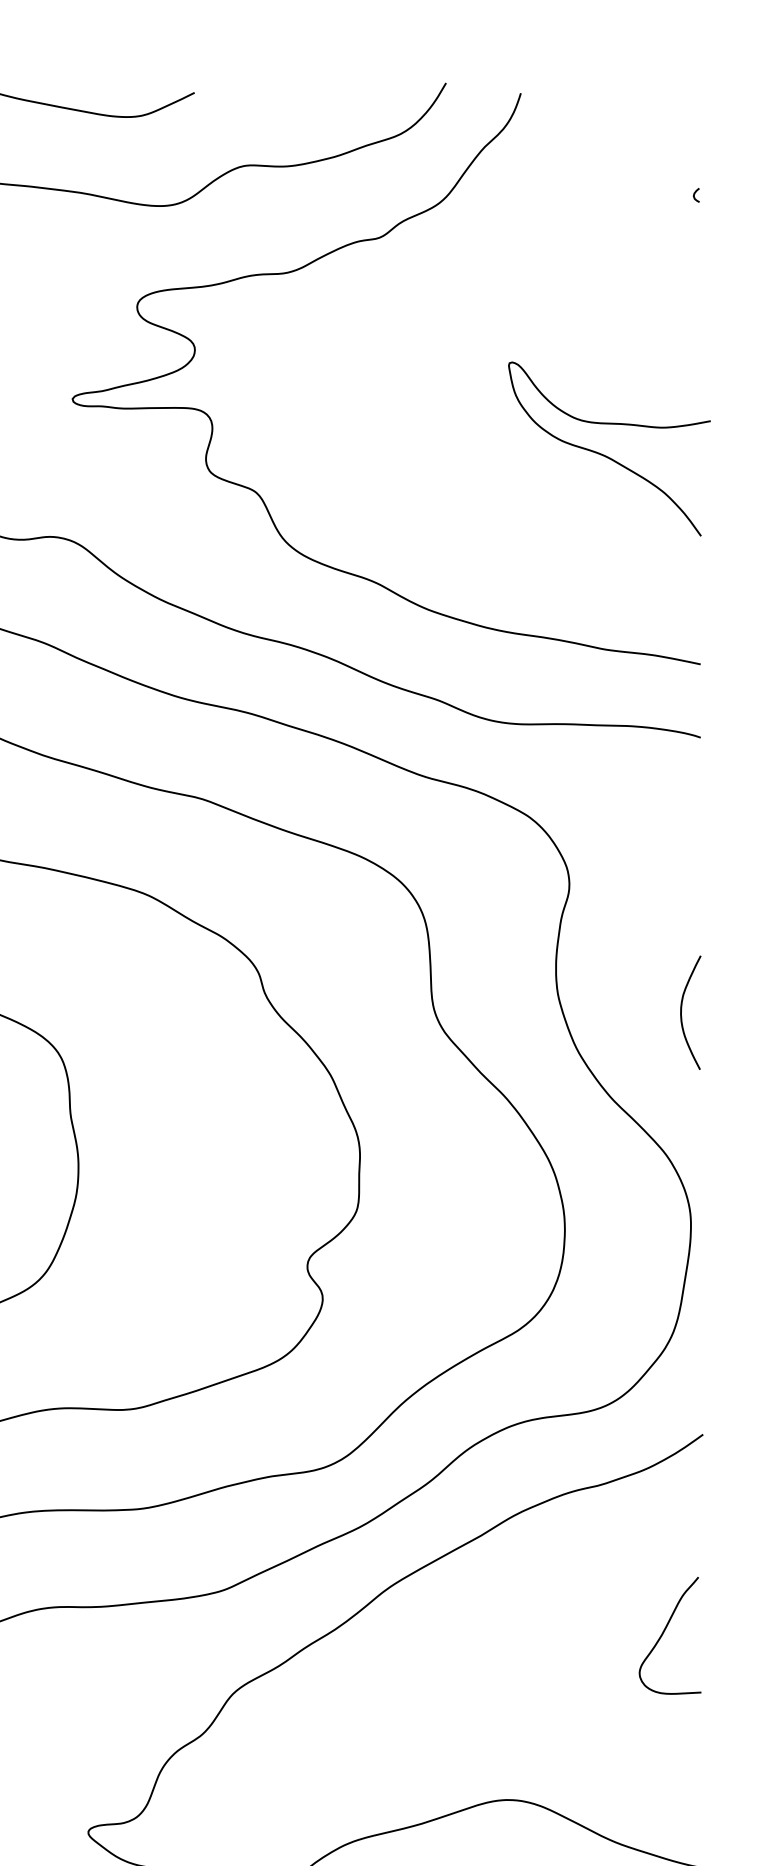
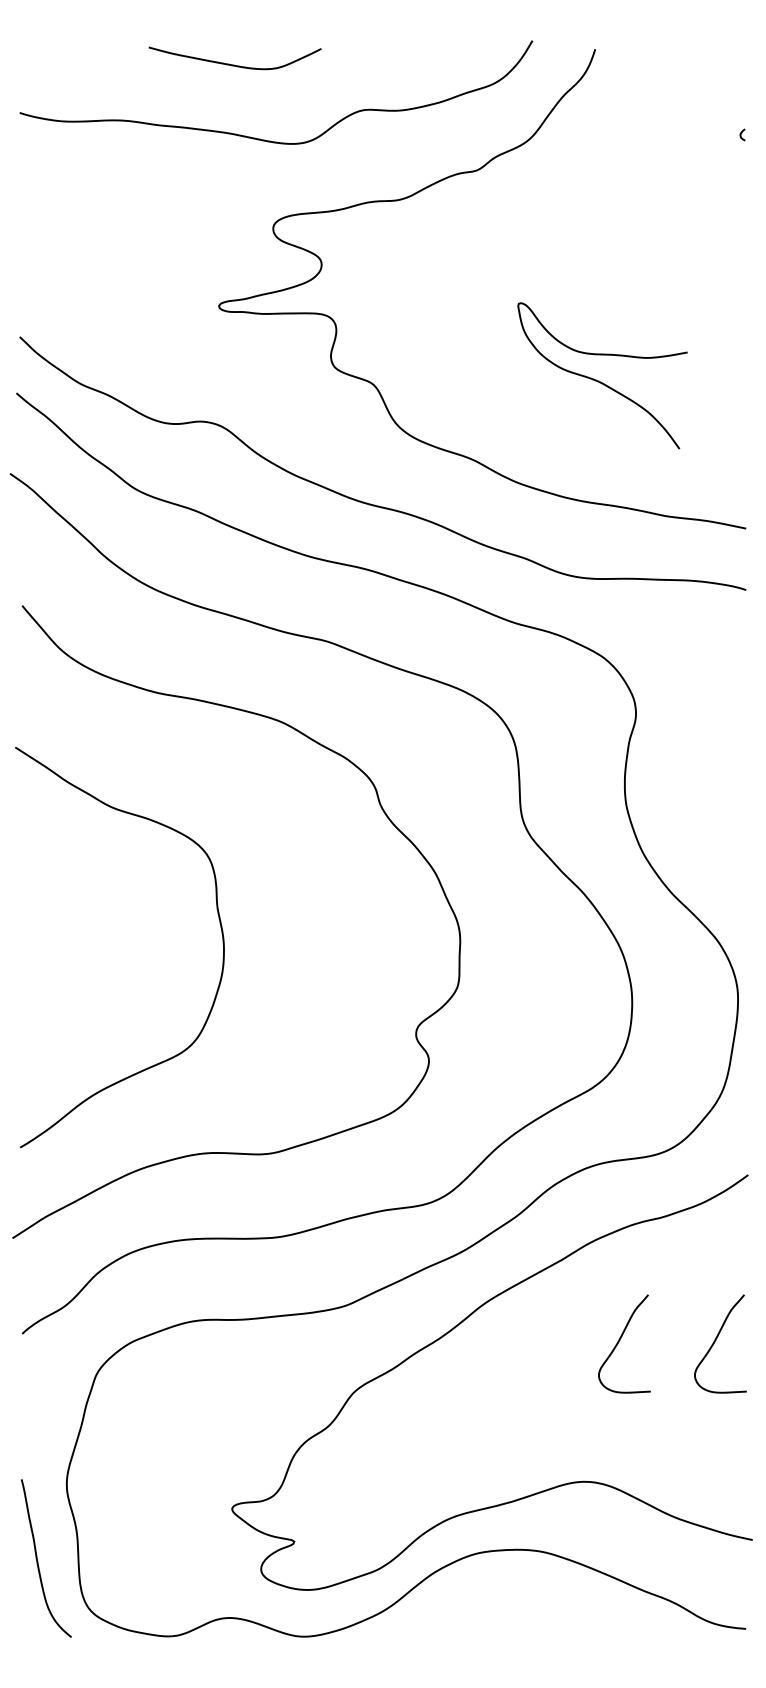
curve: (606, 455) -> (600, 381), moved
curve: (681, 1012) -> (730, 820), removed
curve: (550, 1631) -> (620, 1340), added

